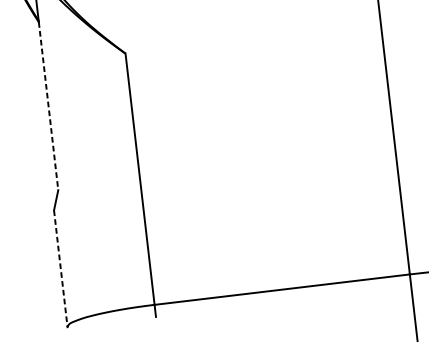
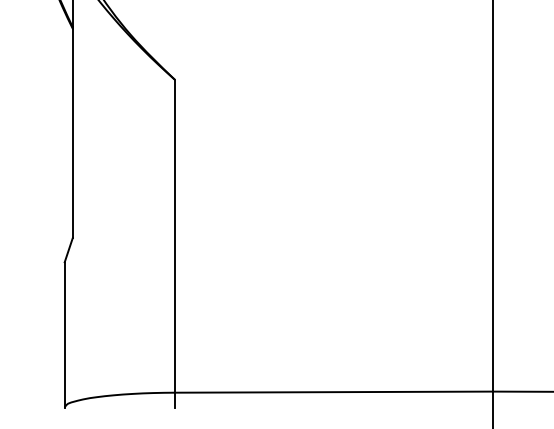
line: (48, 106) -> (72, 133), dashed -> solid
line: (60, 268) -> (64, 334), dashed -> solid

